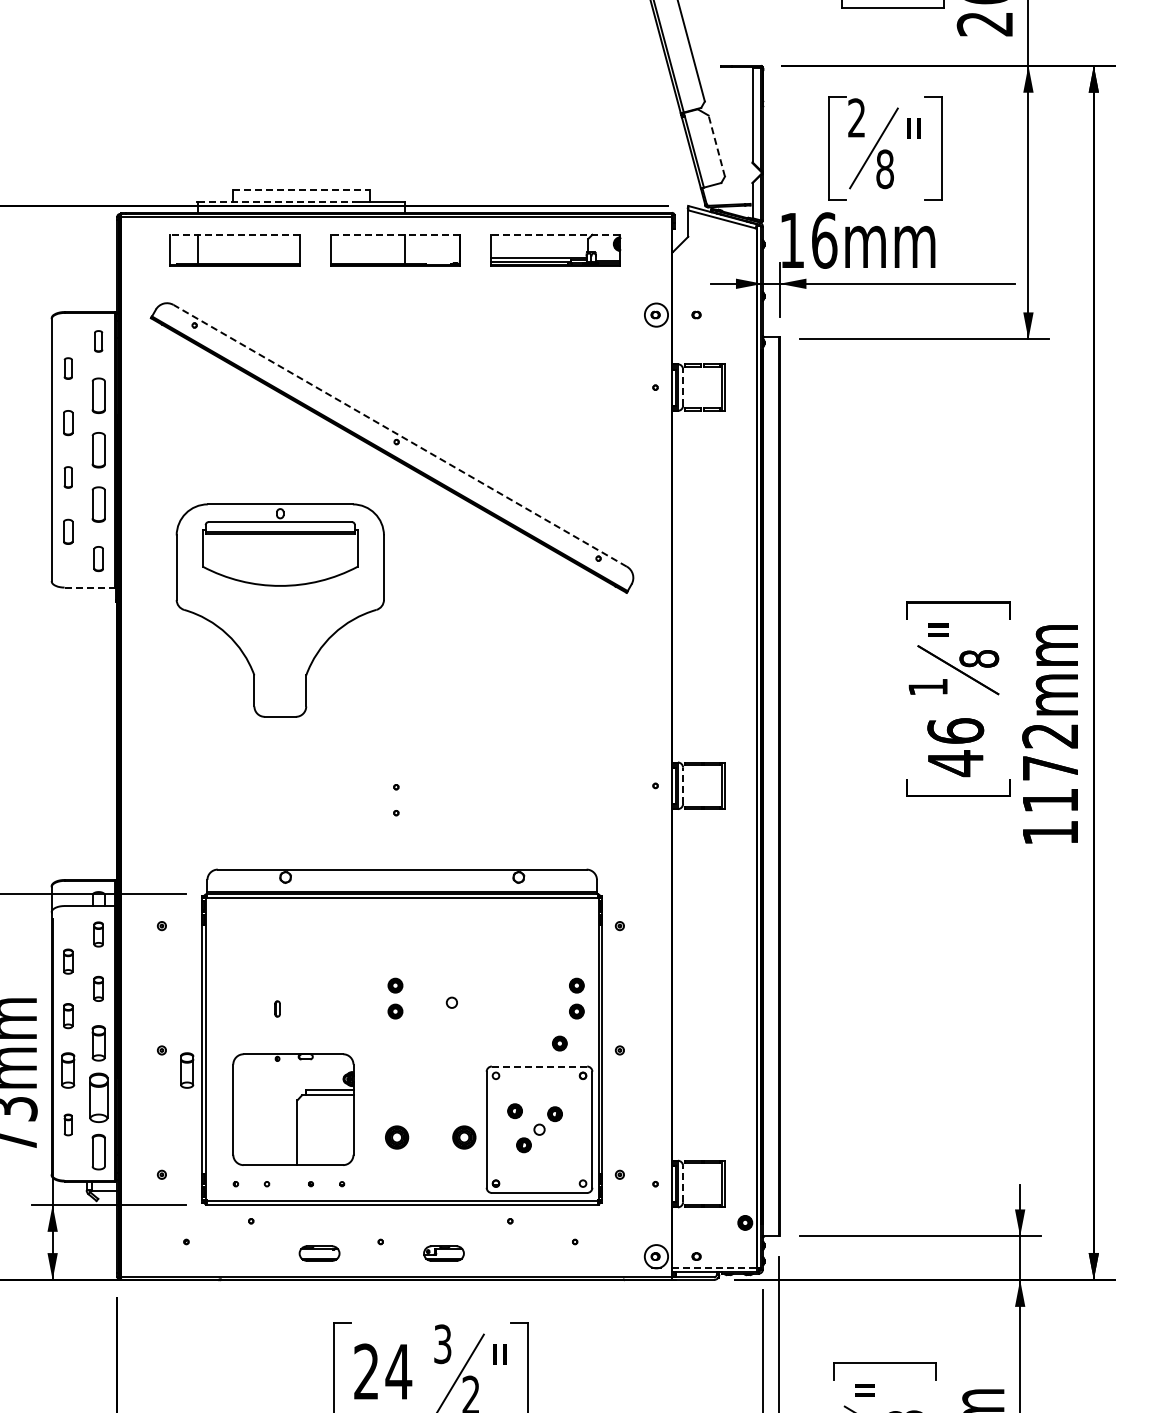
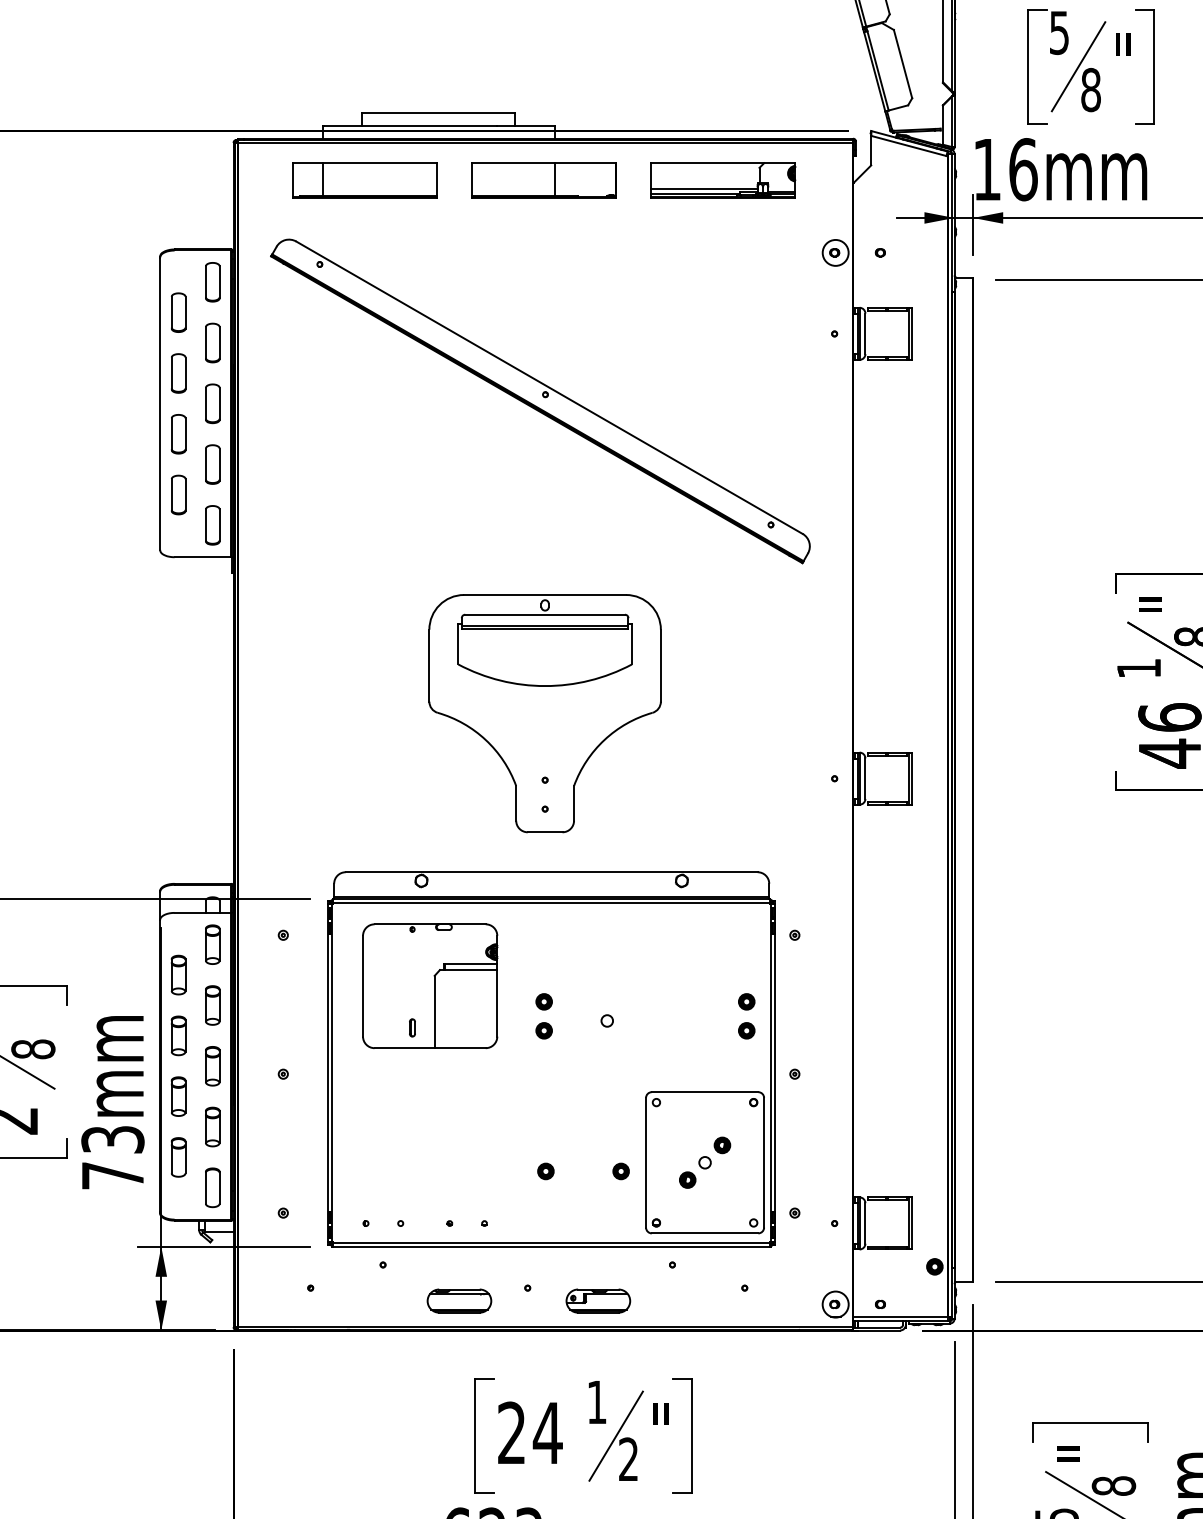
text: (856, 117) -> (1059, 32), 2 -> 5
line: (716, 146) -> (902, 64), dashed -> solid
line: (301, 189) -> (439, 112), dashed -> solid
line: (275, 201) -> (410, 126), dashed -> solid
line: (235, 234) -> (365, 162), dashed -> solid
line: (395, 234) -> (544, 162), dashed -> solid
line: (555, 234) -> (722, 162), dashed -> solid
part: (98, 341) -> (212, 282), size x1.67
part: (68, 368) -> (178, 312), size x1.67
line: (683, 387) -> (865, 333), dashed -> solid
part: (68, 422) -> (178, 372), size x1.43
line: (400, 435) -> (549, 387), dashed -> solid
part: (68, 477) -> (178, 434), size x1.67
part: (68, 531) -> (178, 494), size x1.43
part: (98, 558) -> (212, 524), size x1.43
line: (90, 587) -> (203, 557), dashed -> solid
part: (279, 610) -> (544, 713), moved
line: (683, 785) -> (865, 778), dashed -> solid
part: (98, 934) -> (212, 944), size x1.43
part: (68, 961) -> (178, 974), size x1.43
part: (98, 988) -> (212, 1005), size x1.43
part: (68, 1015) -> (178, 1035), size x1.43
part: (559, 1043) -> (727, 1066), removed
line: (539, 1066) -> (705, 1092), dashed -> solid
part: (187, 1070) -> (311, 1096), removed
part: (98, 1097) -> (212, 1126), size x0.71
part: (293, 1109) -> (430, 986), moved
part: (514, 1111) -> (677, 1142), removed
part: (68, 1124) -> (178, 1156), size x1.67
part: (396, 1137) -> (545, 1171), size x0.62
part: (464, 1137) -> (621, 1171), size x0.62
line: (683, 1183) -> (865, 1222), dashed -> solid
part: (319, 1253) -> (459, 1300), size x1.43
part: (443, 1253) -> (597, 1300), size x1.43
line: (714, 1267) -> (900, 1316), dashed -> solid
text: (442, 1344) -> (596, 1402), 3 -> 1

